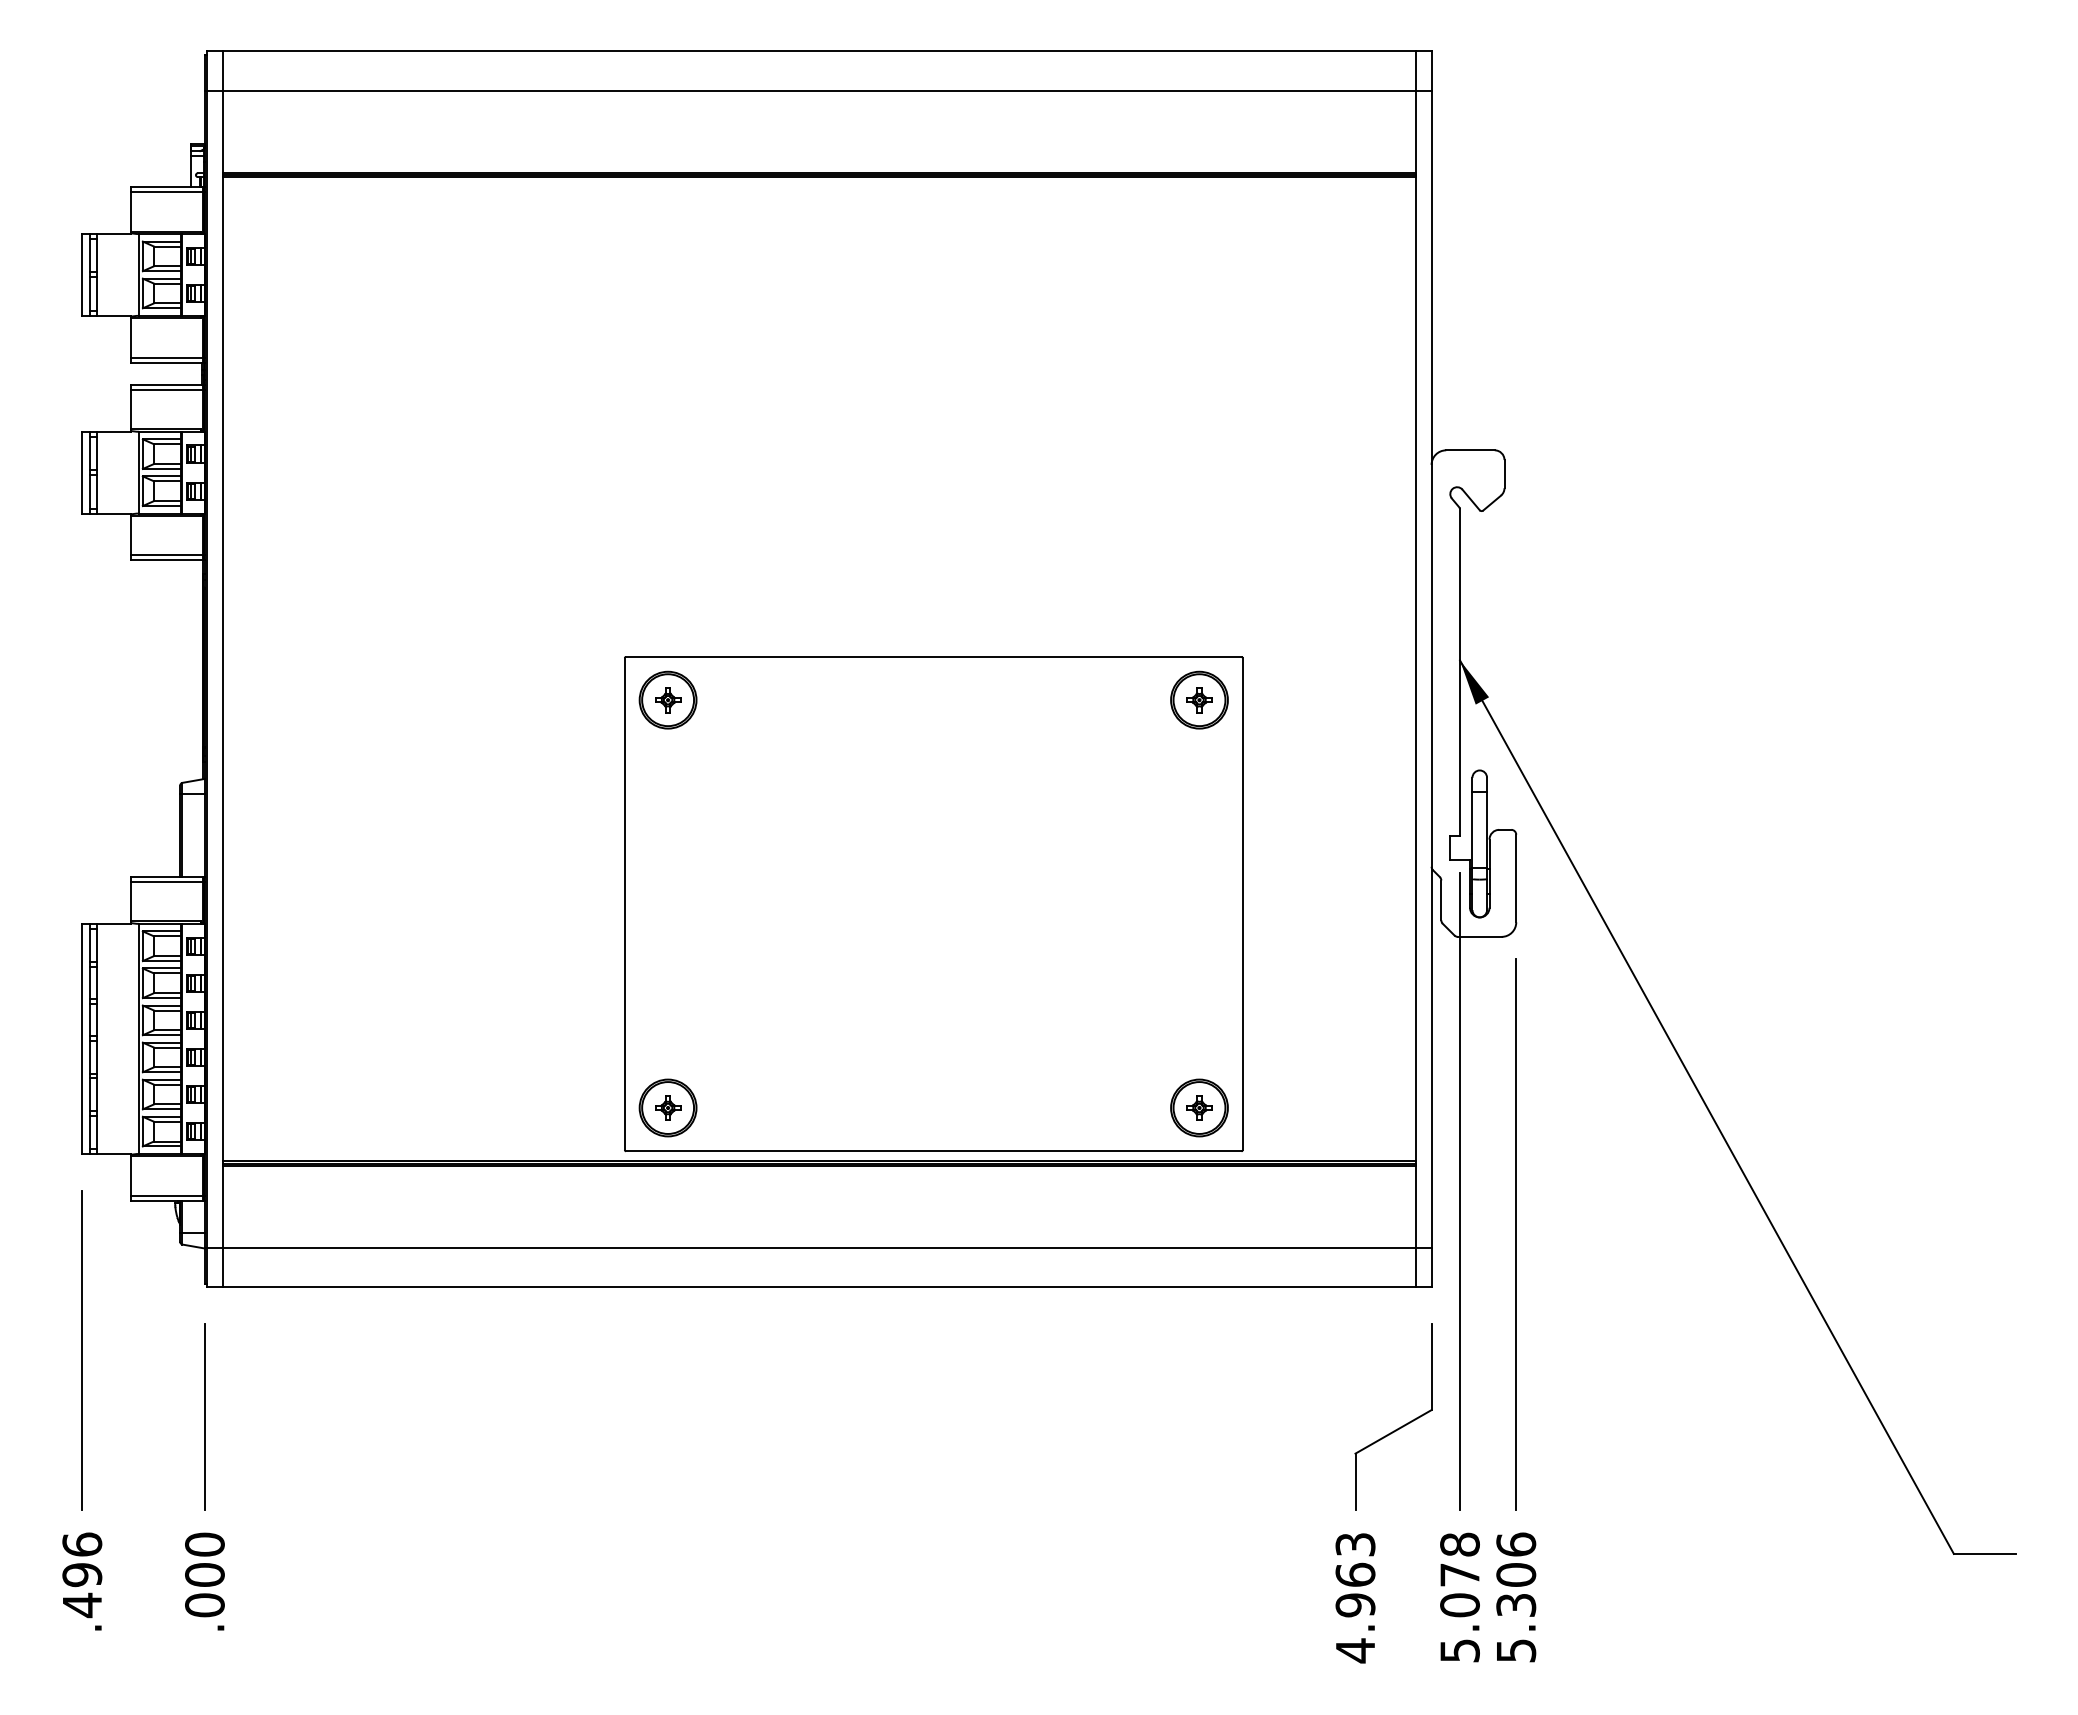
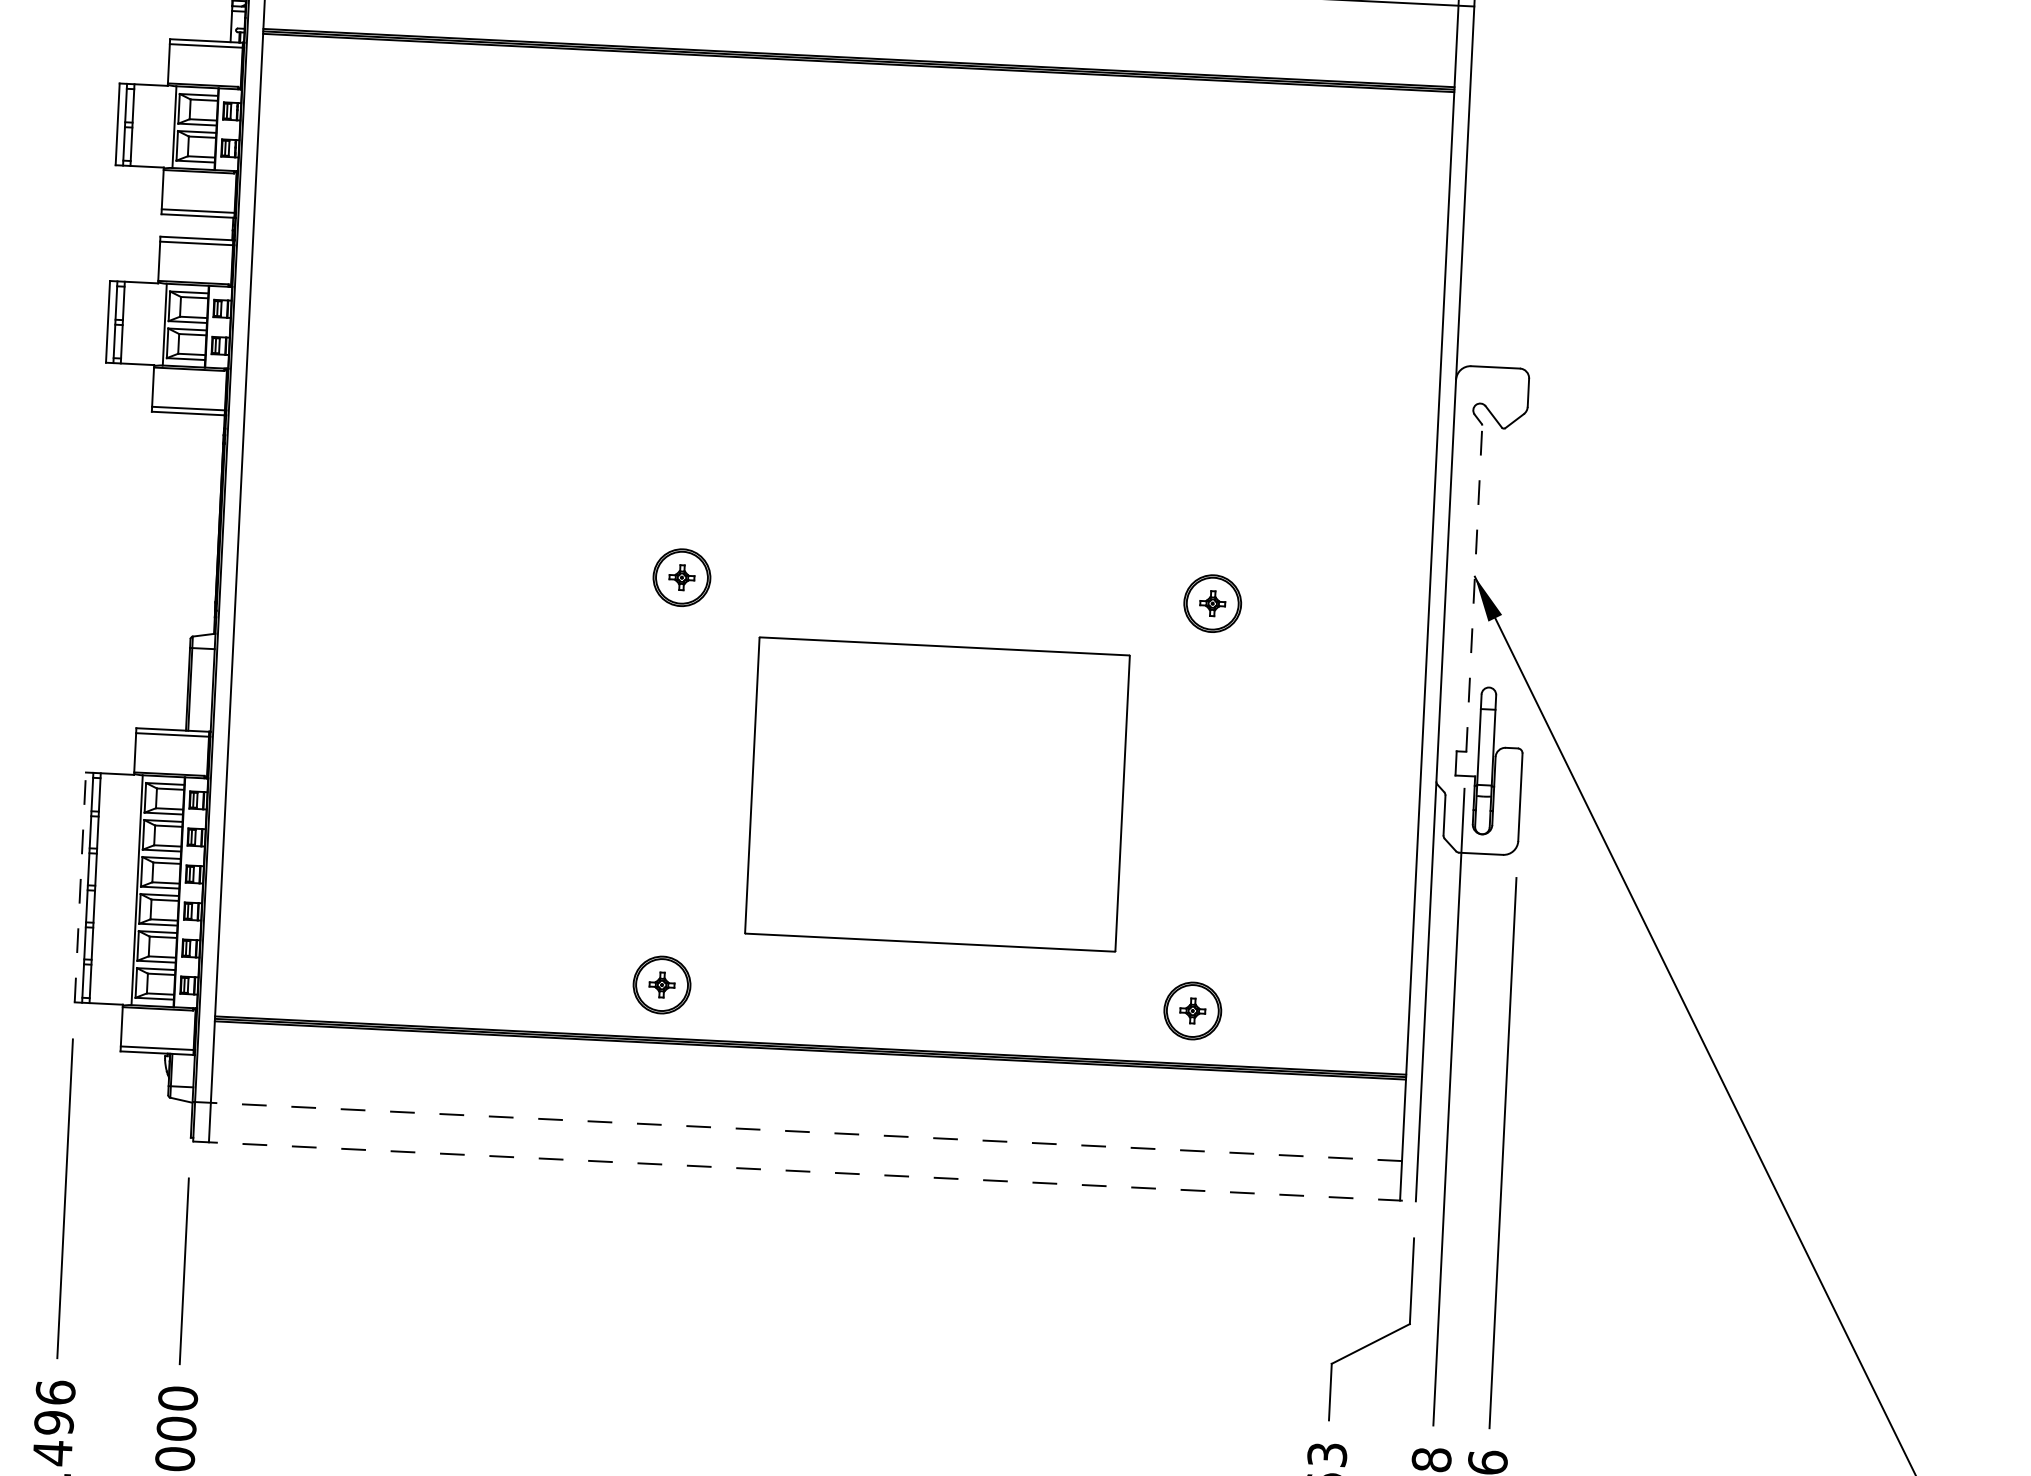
line: (1460, 671) -> (1474, 587), solid -> dashed
part: (933, 904) -> (937, 794), size x0.6
line: (82, 1038) -> (80, 887), solid -> dashed
line: (818, 1247) -> (805, 1131), solid -> dashed
line: (819, 1287) -> (804, 1171), solid -> dashed

